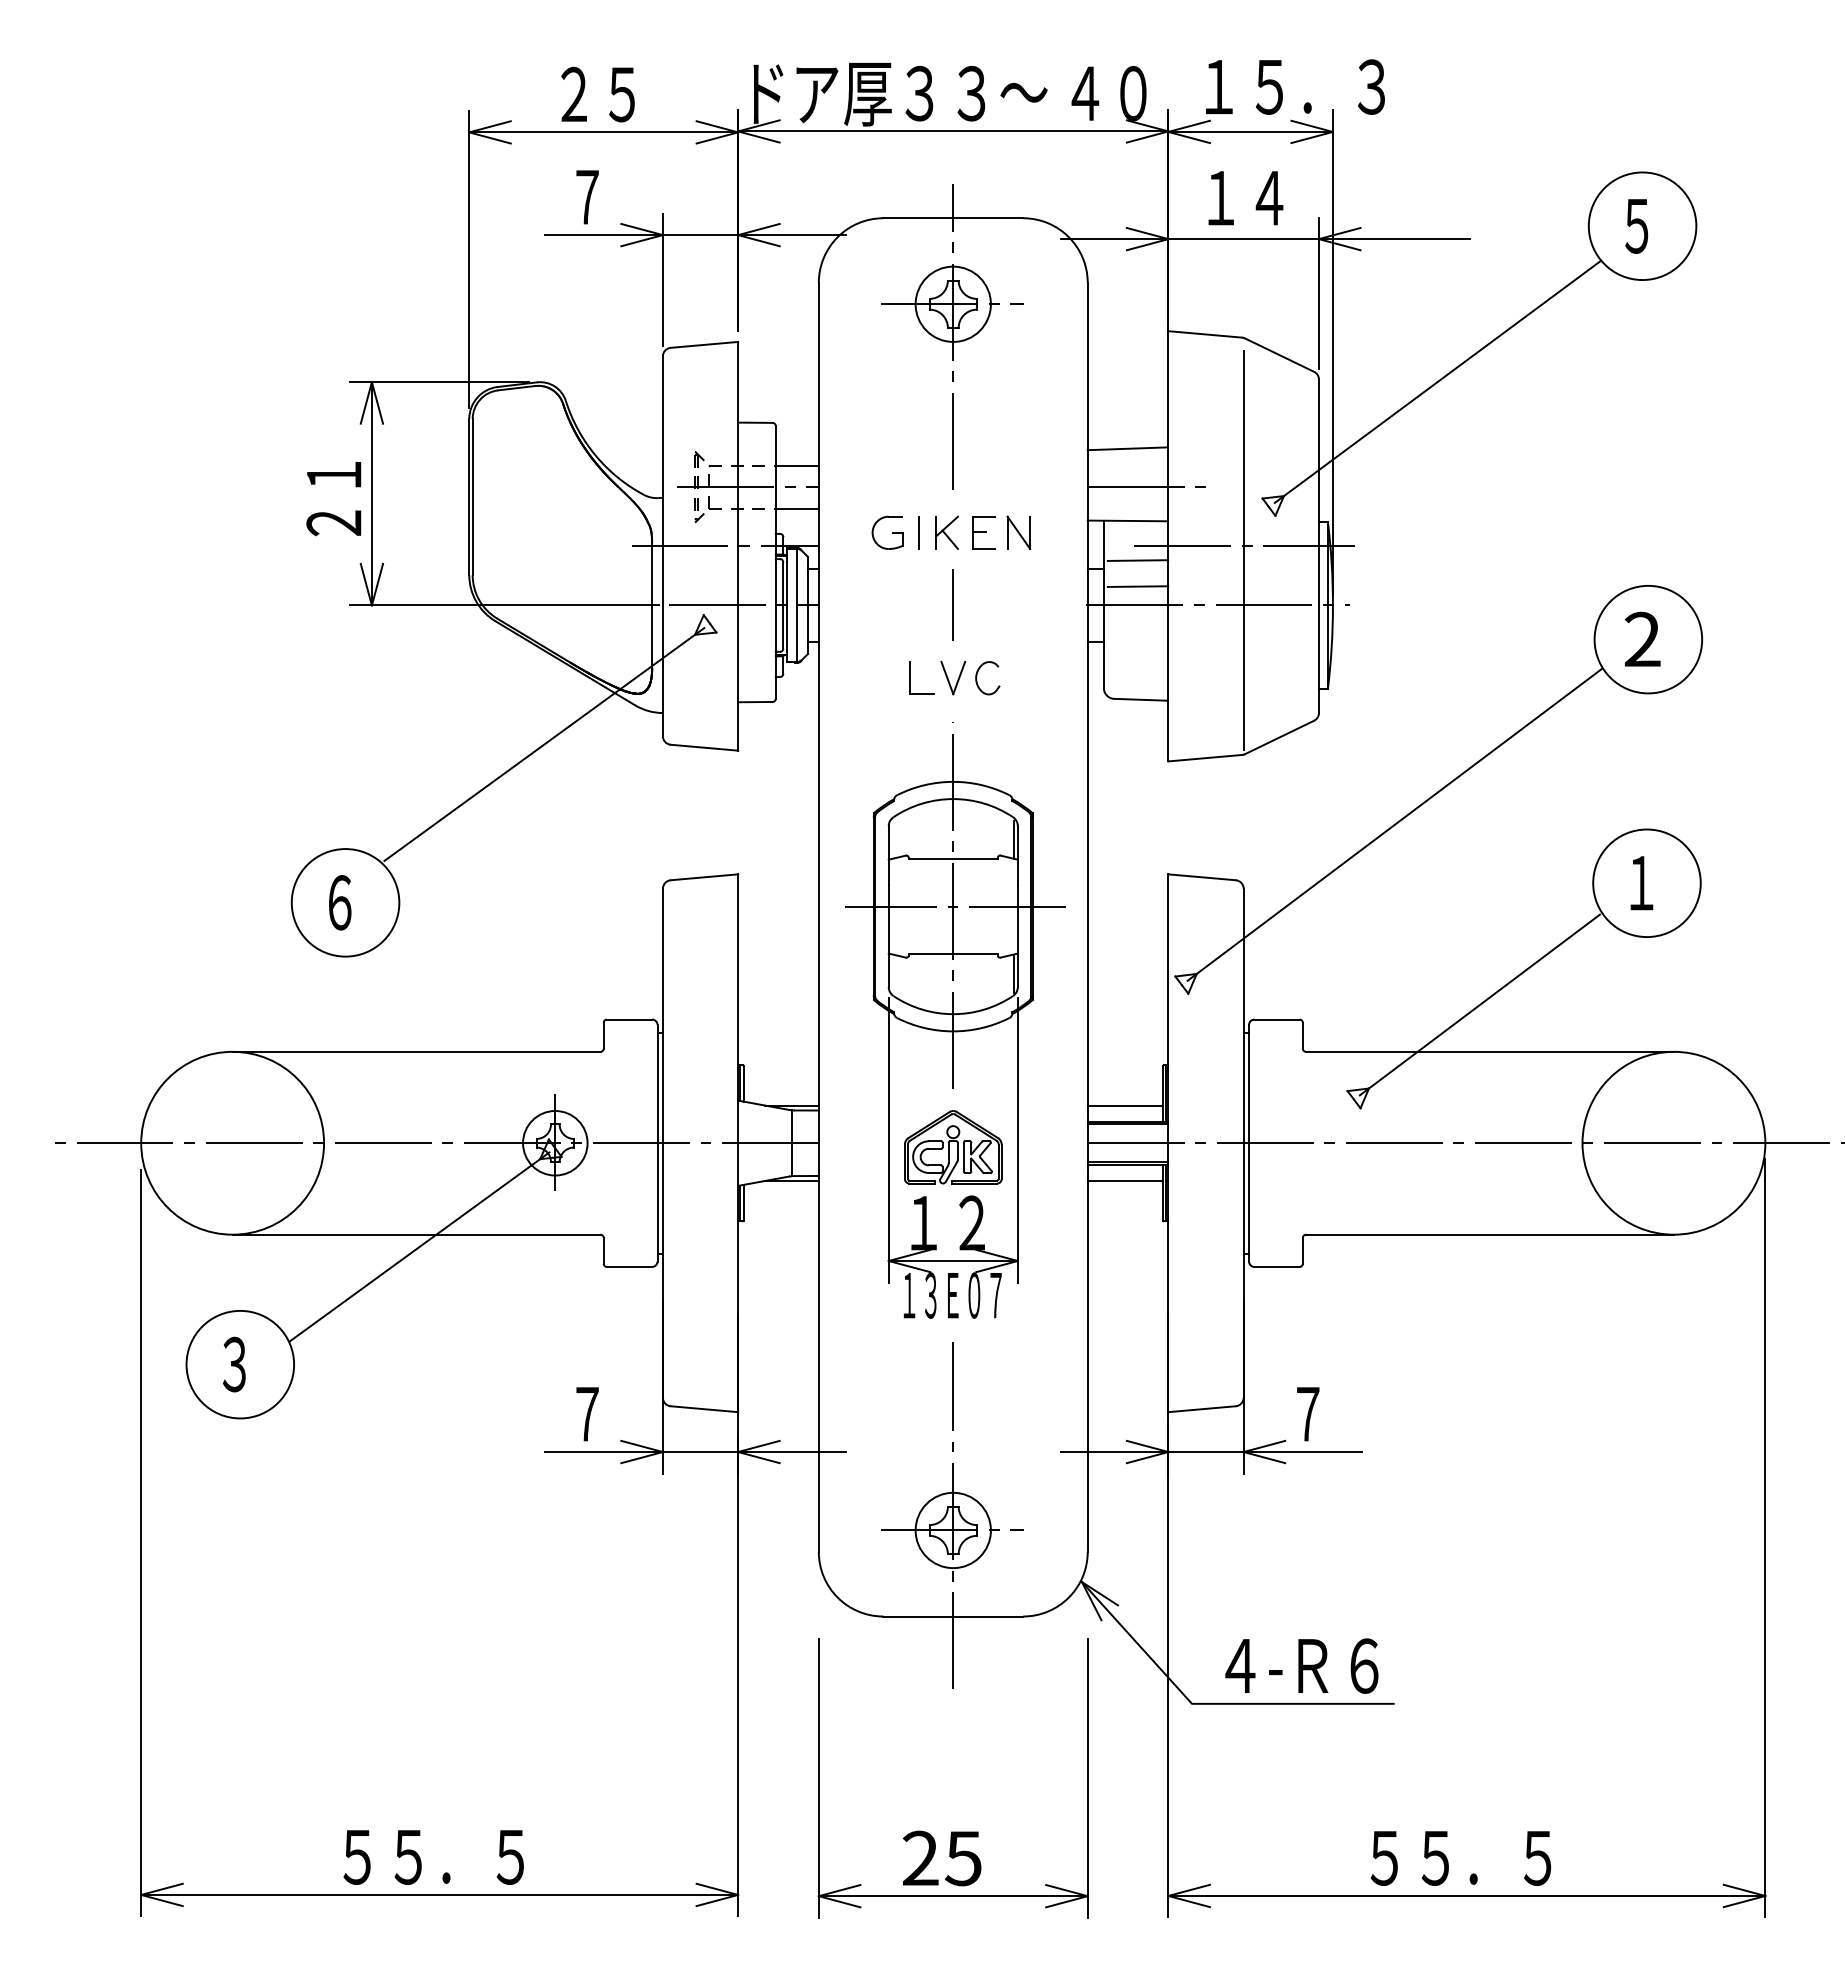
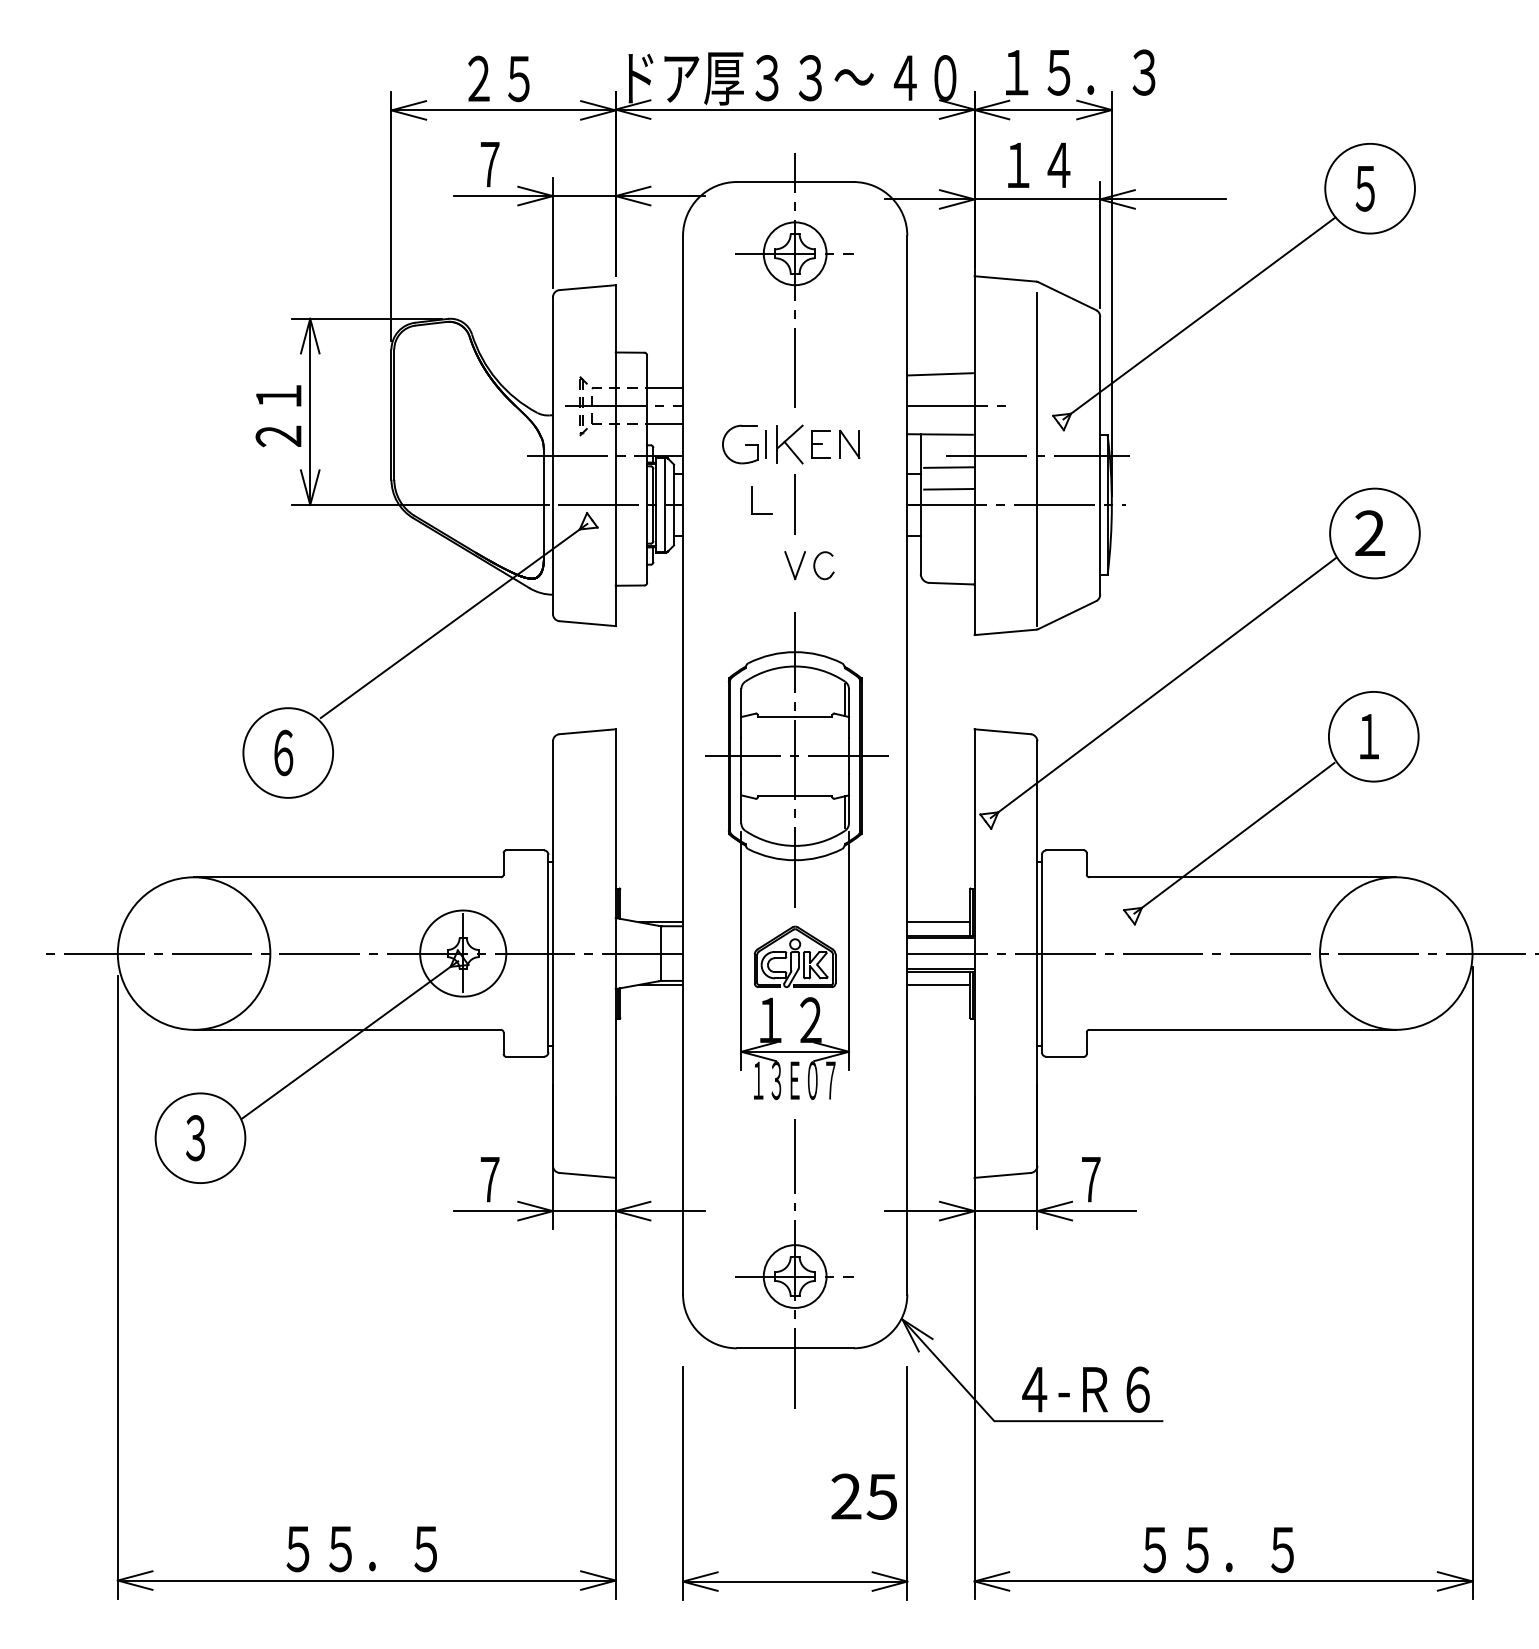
part: (887, 532) -> (740, 444), size x1.4
part: (947, 532) -> (790, 444), size x1.4
part: (910, 677) -> (752, 500), moved
circle: (555, 1143) -> (463, 953), size x1.6
text: (941, 1858) -> (863, 1496), moved

